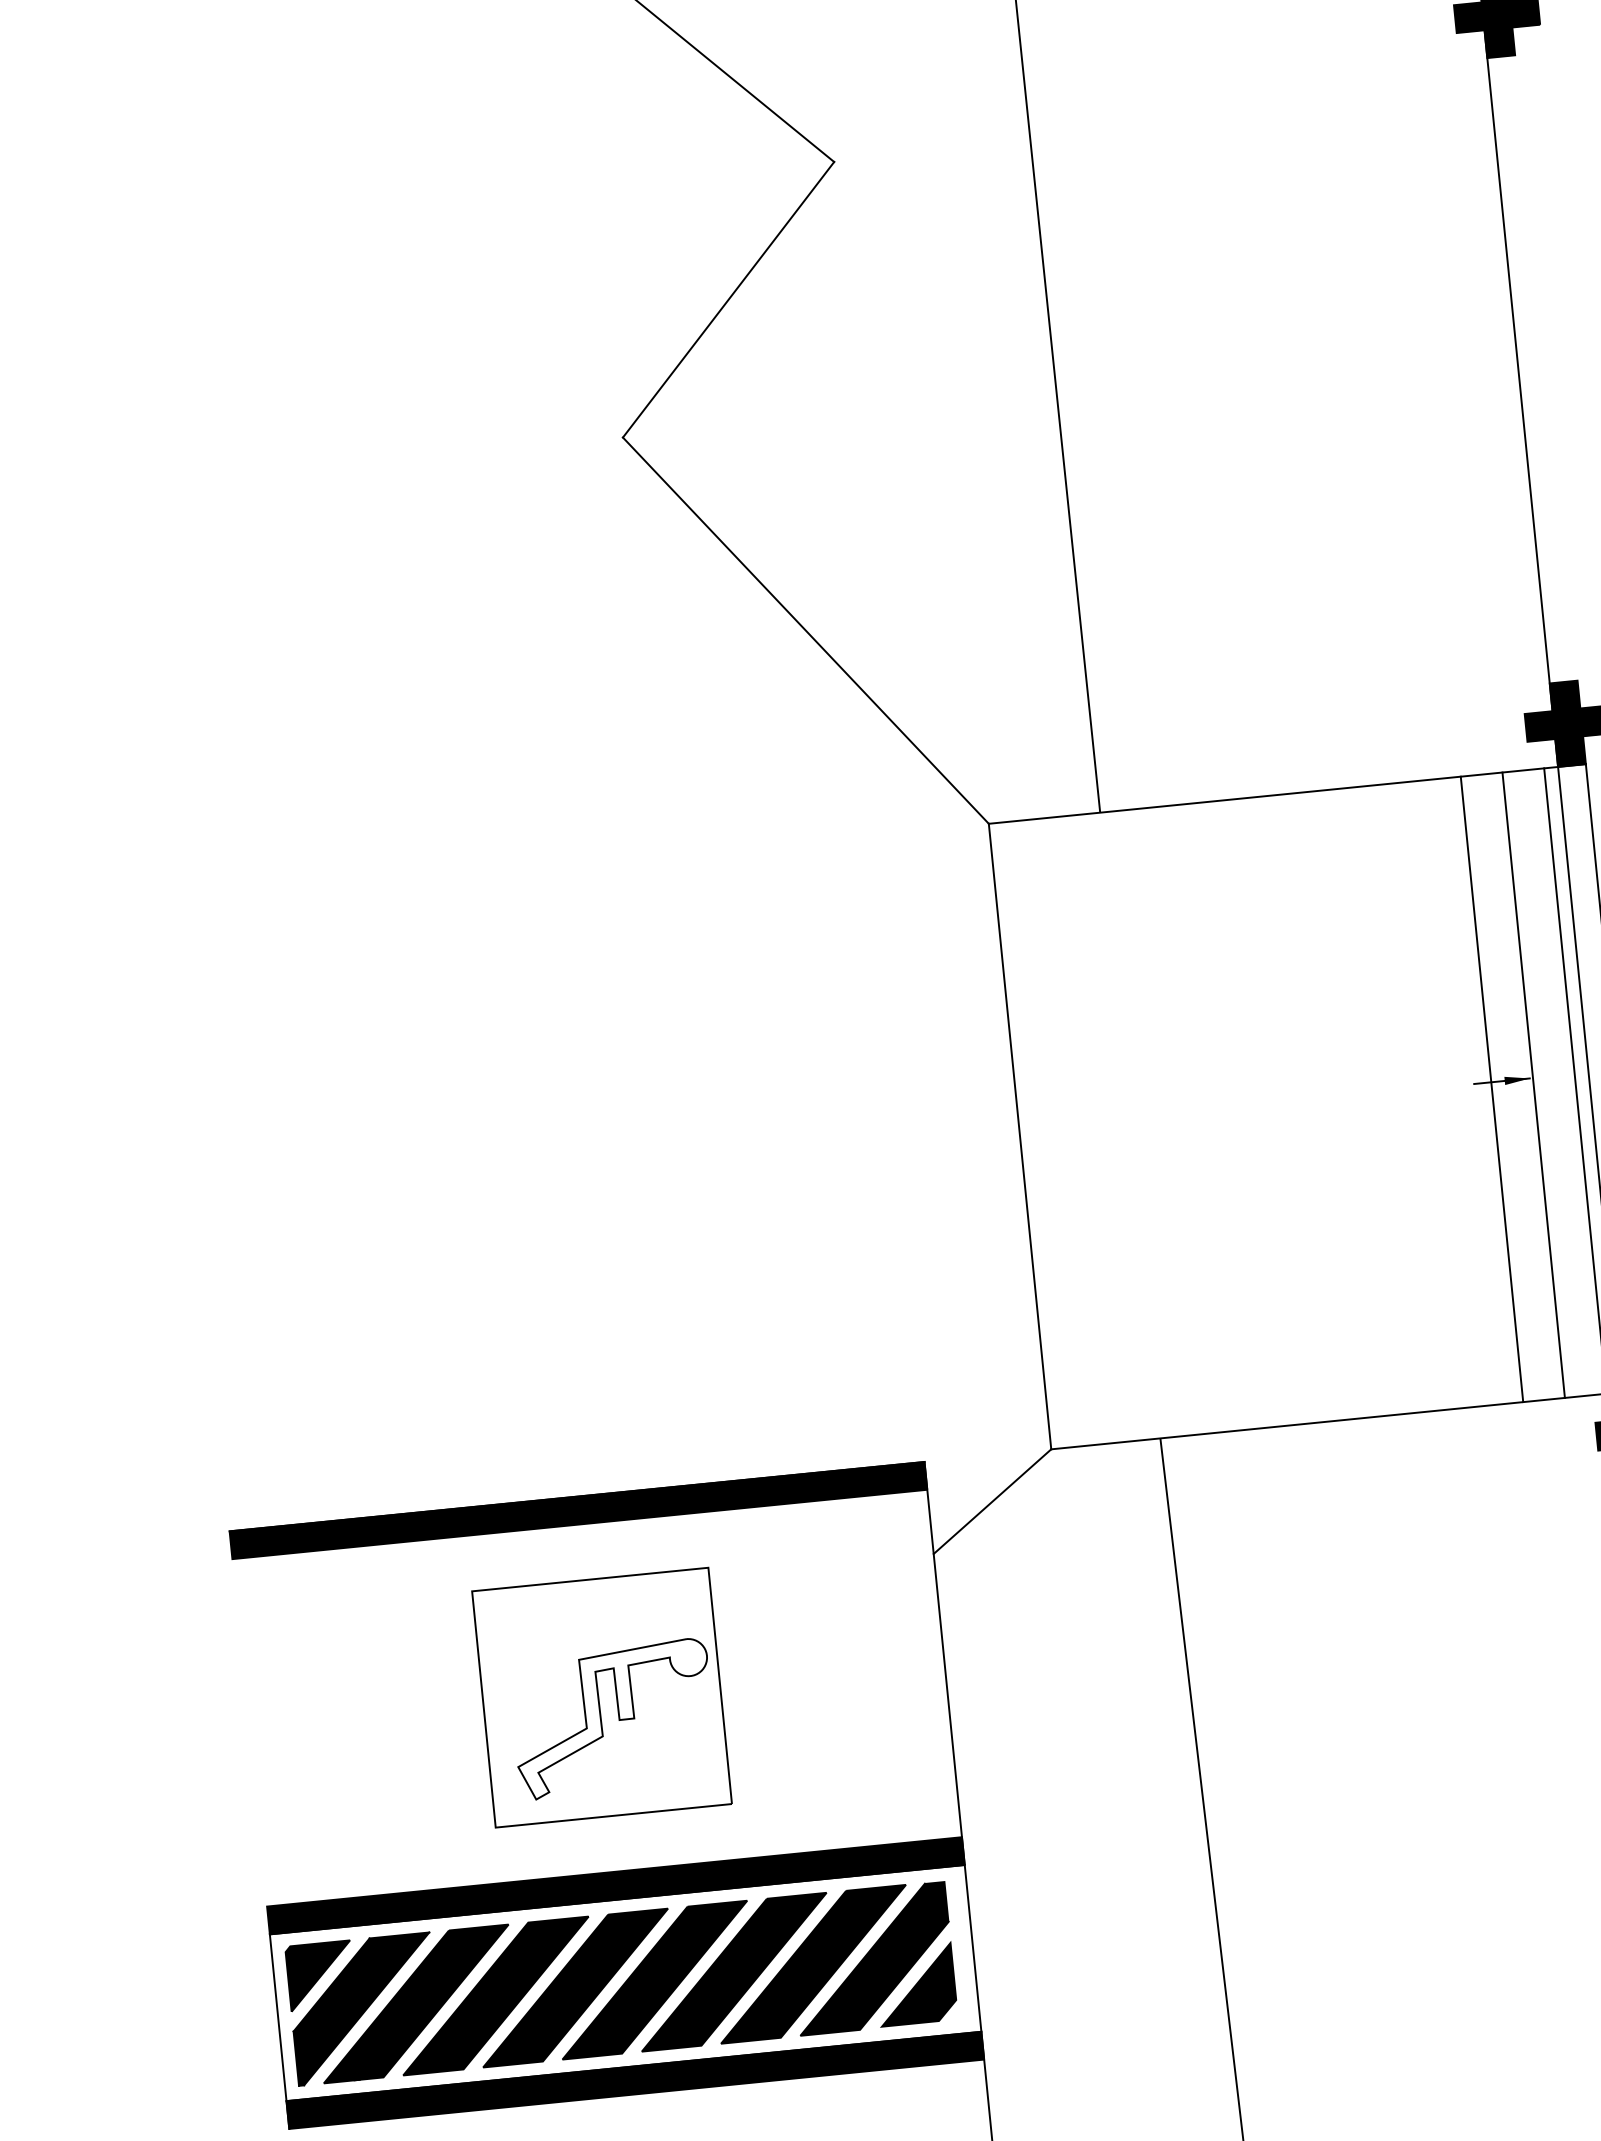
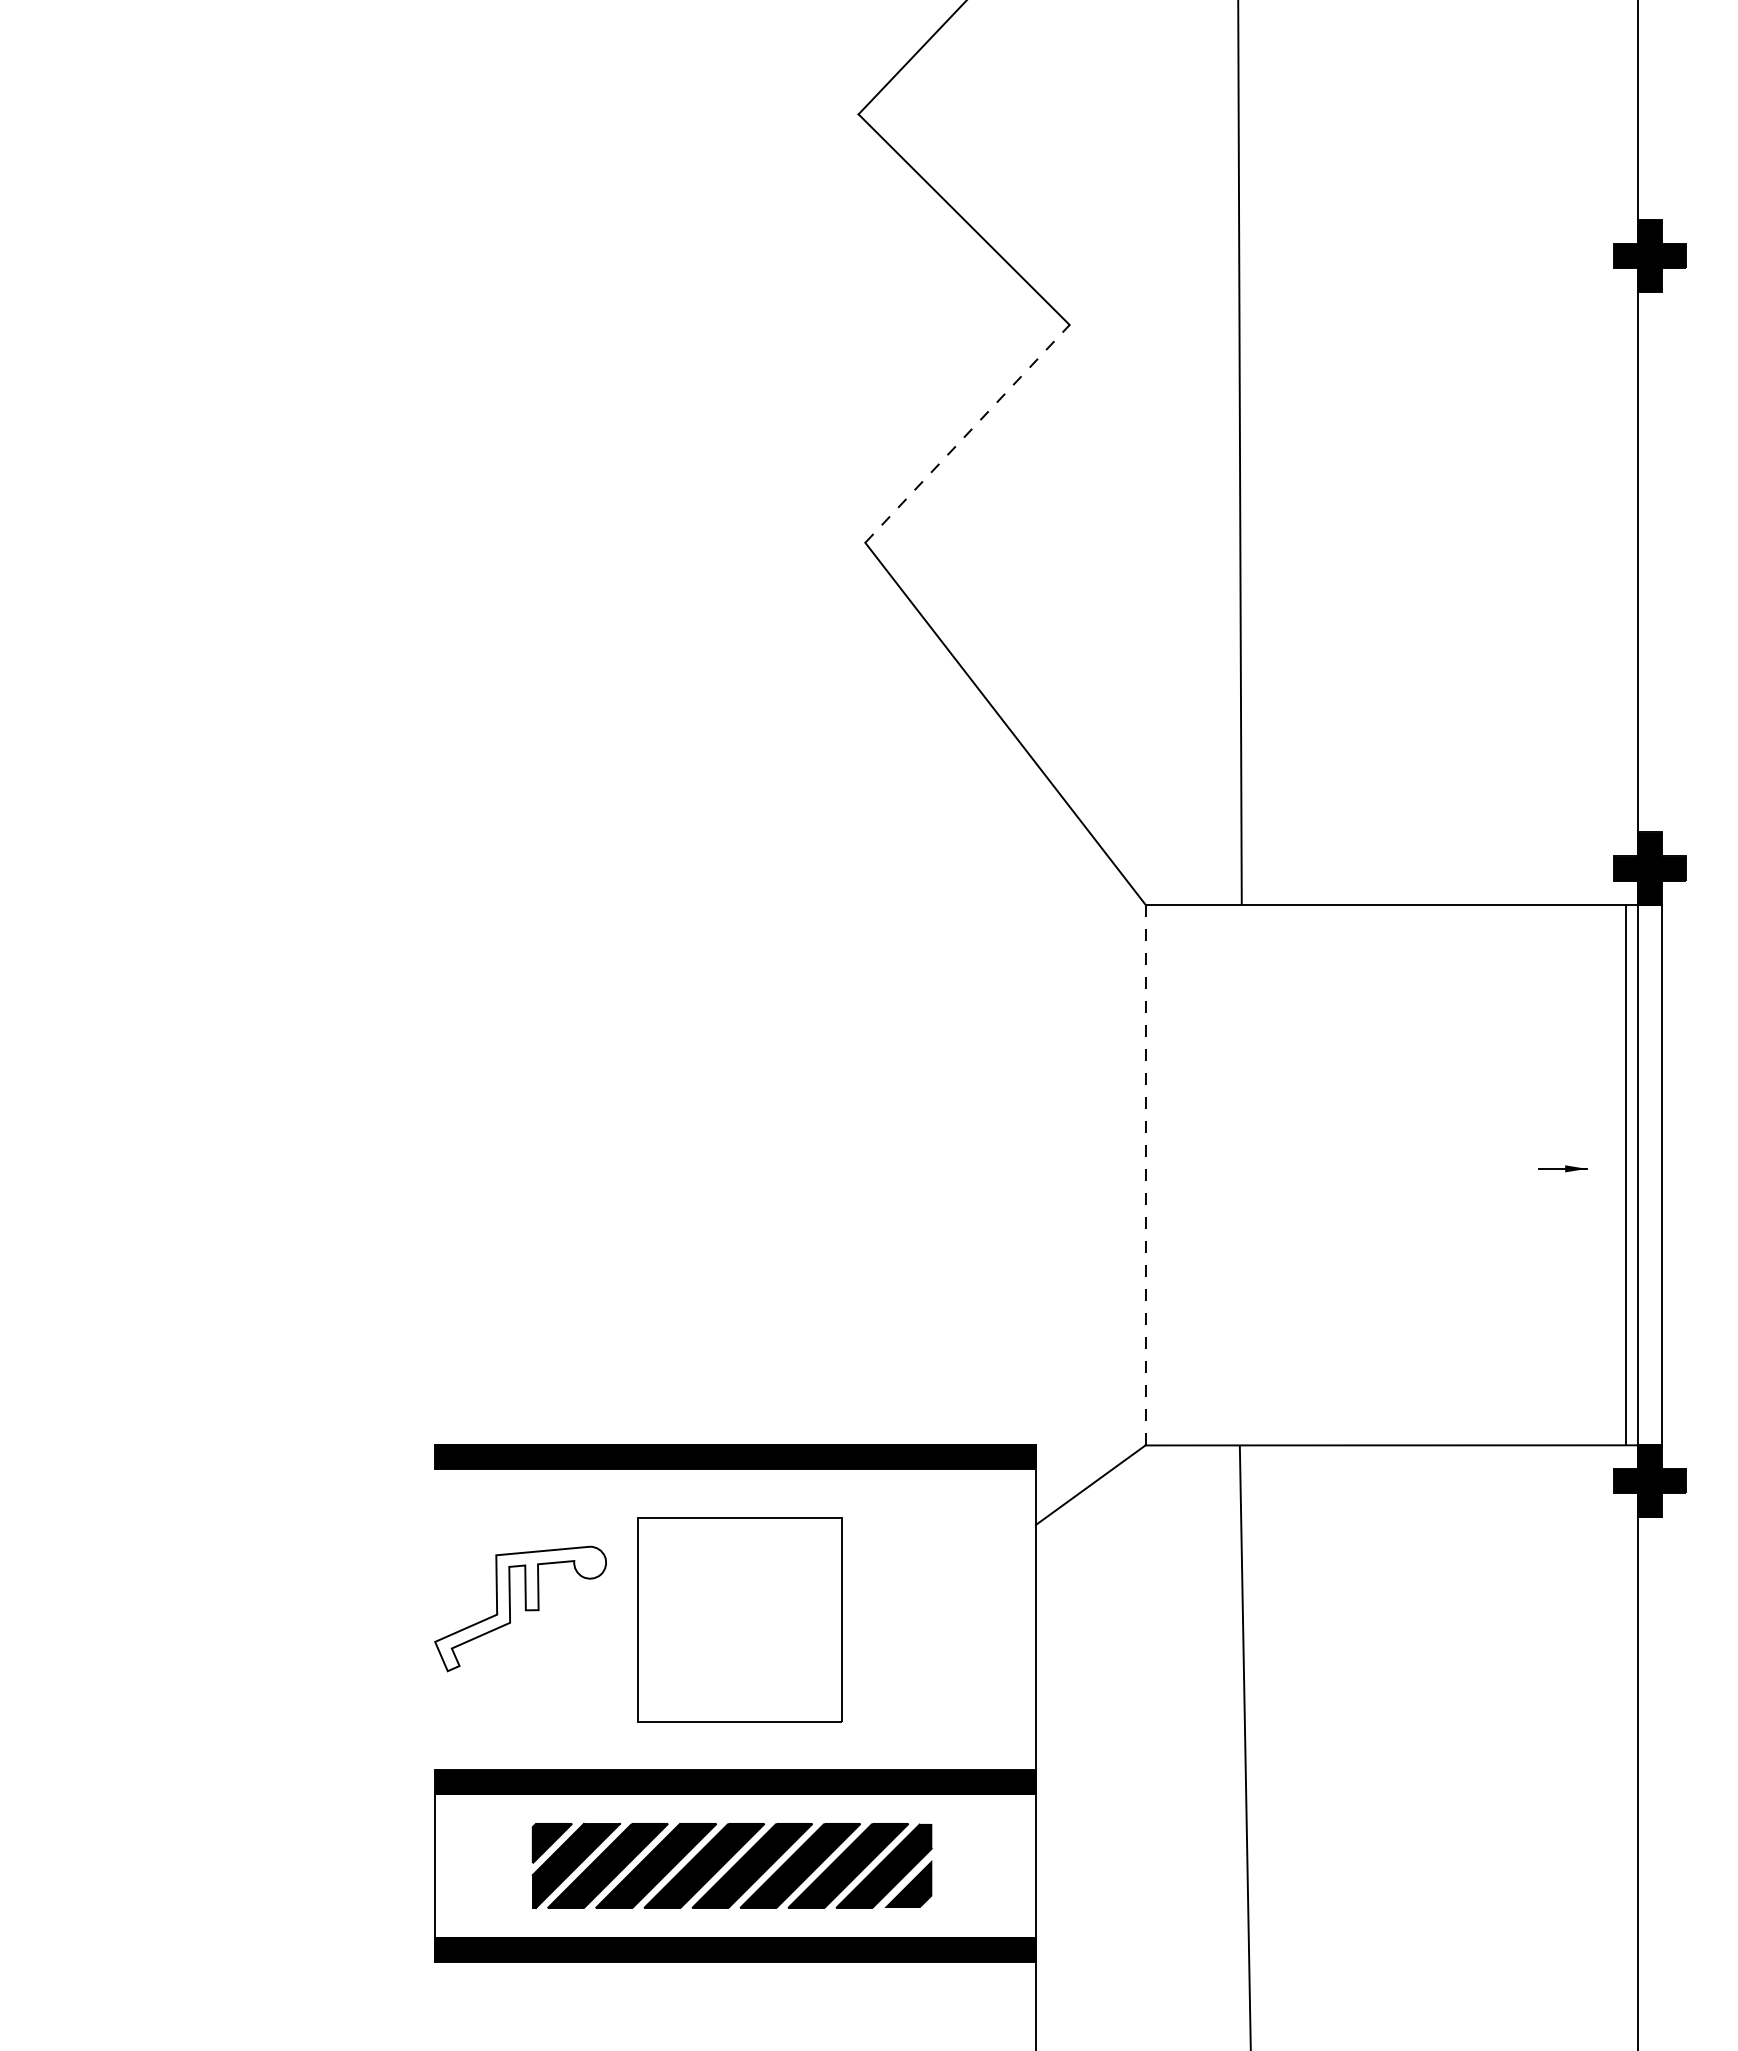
line: (728, 299) -> (967, 433), solid -> dashed
line: (1533, 1084) -> (1589, 1174), removed
line: (1491, 1088) -> (1553, 1174), removed
line: (1019, 1135) -> (1145, 1174), solid -> dashed
part: (613, 1718) -> (520, 1608), moved
part: (622, 1982) -> (732, 1865), size x0.7

